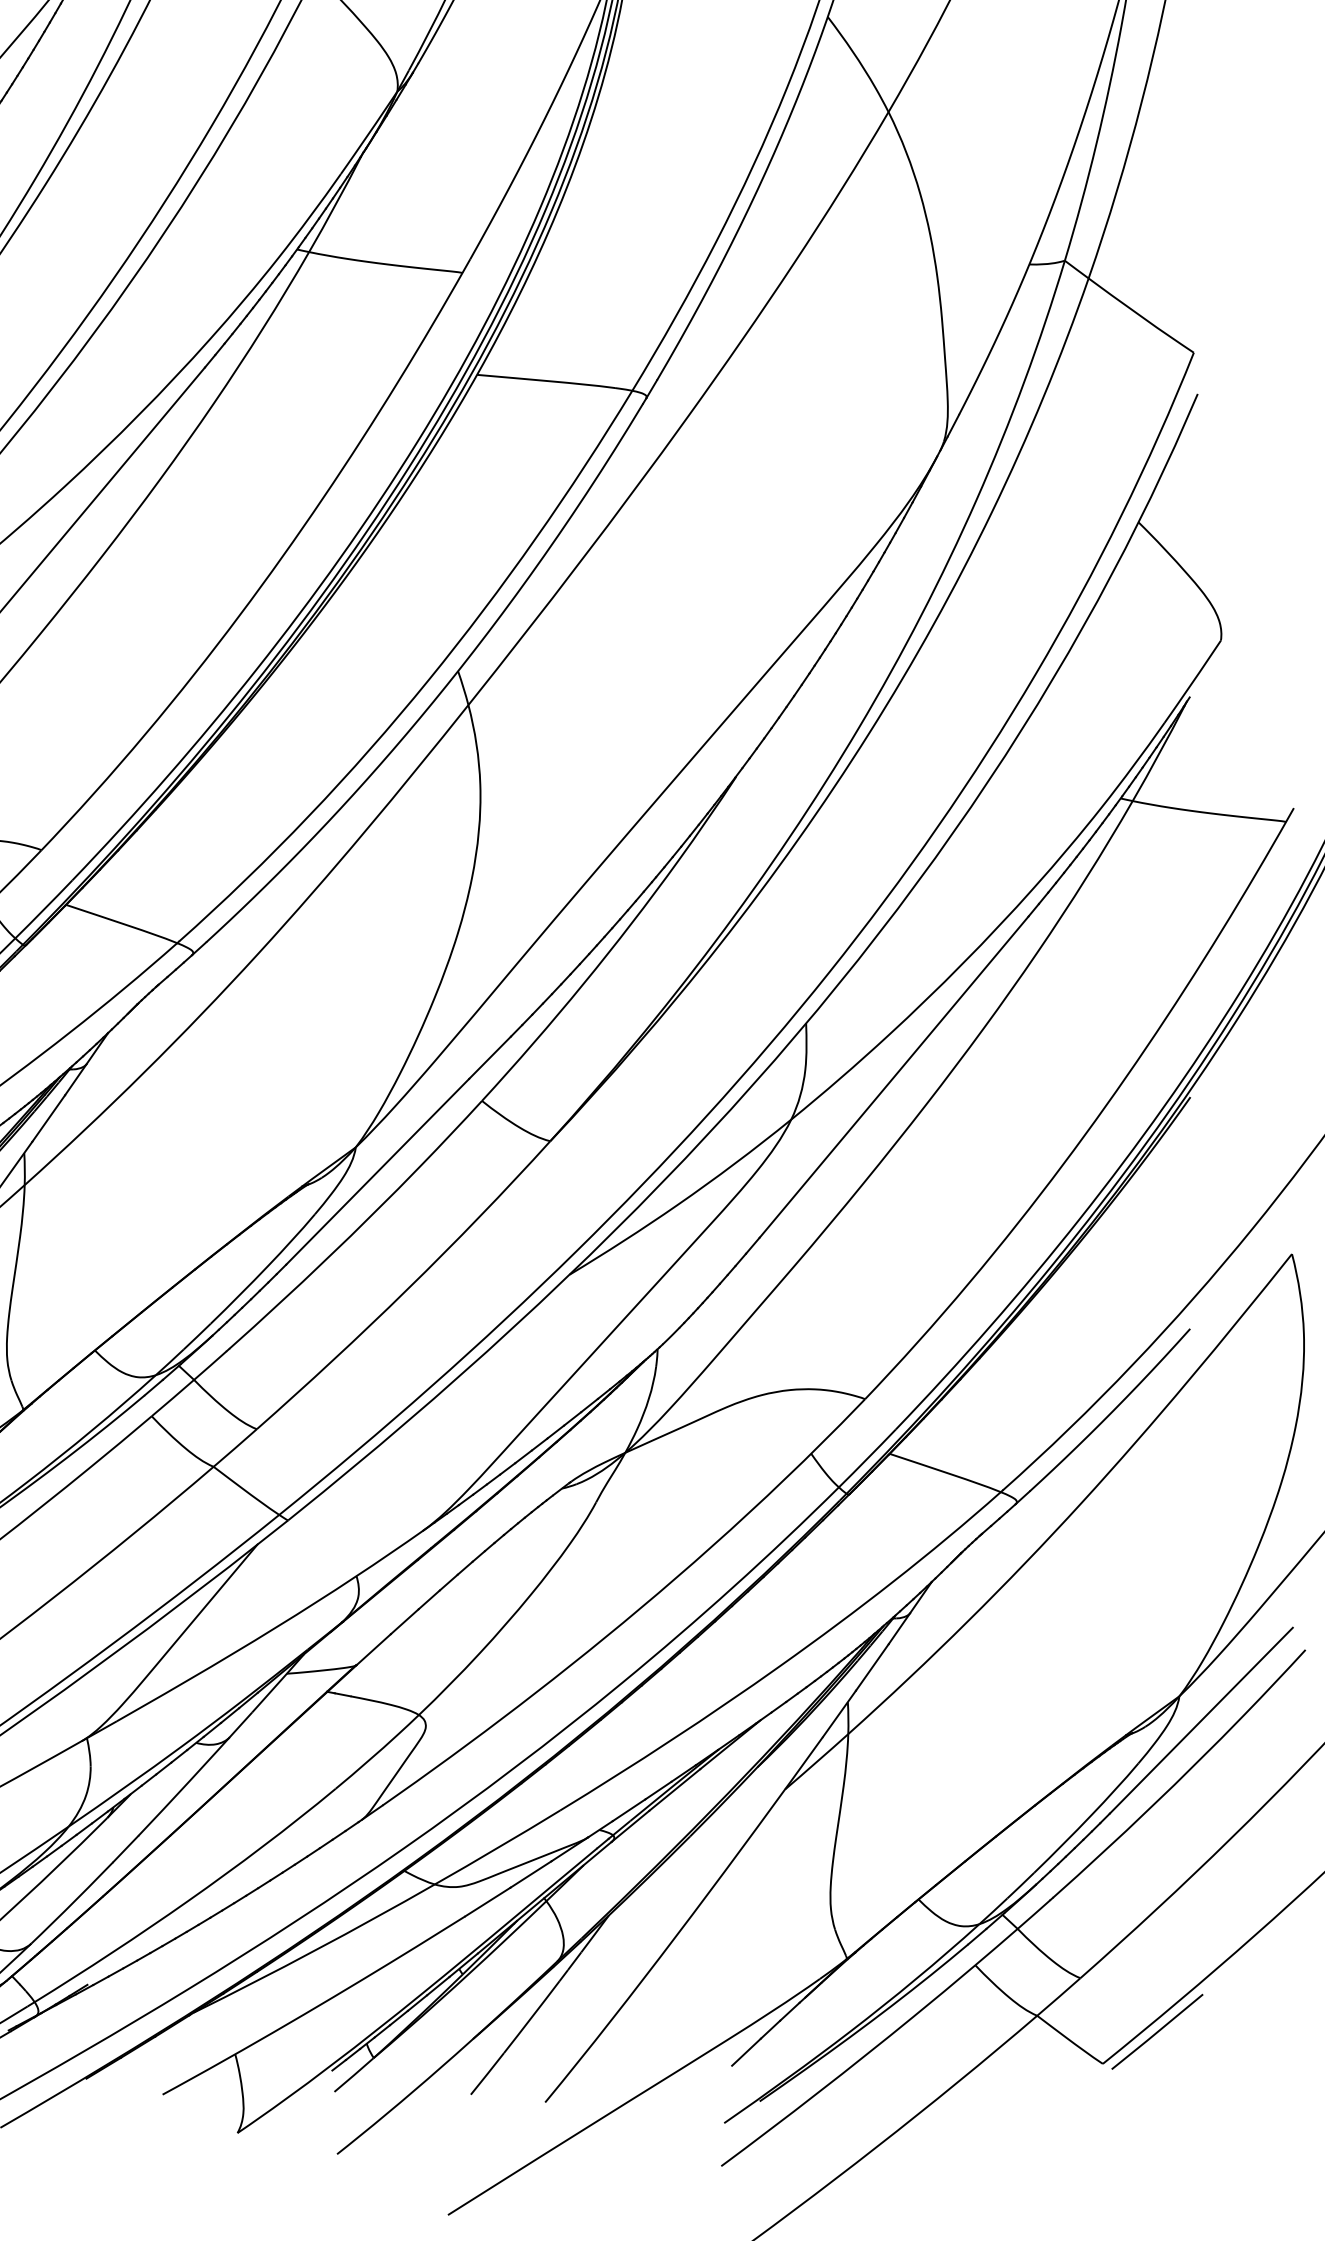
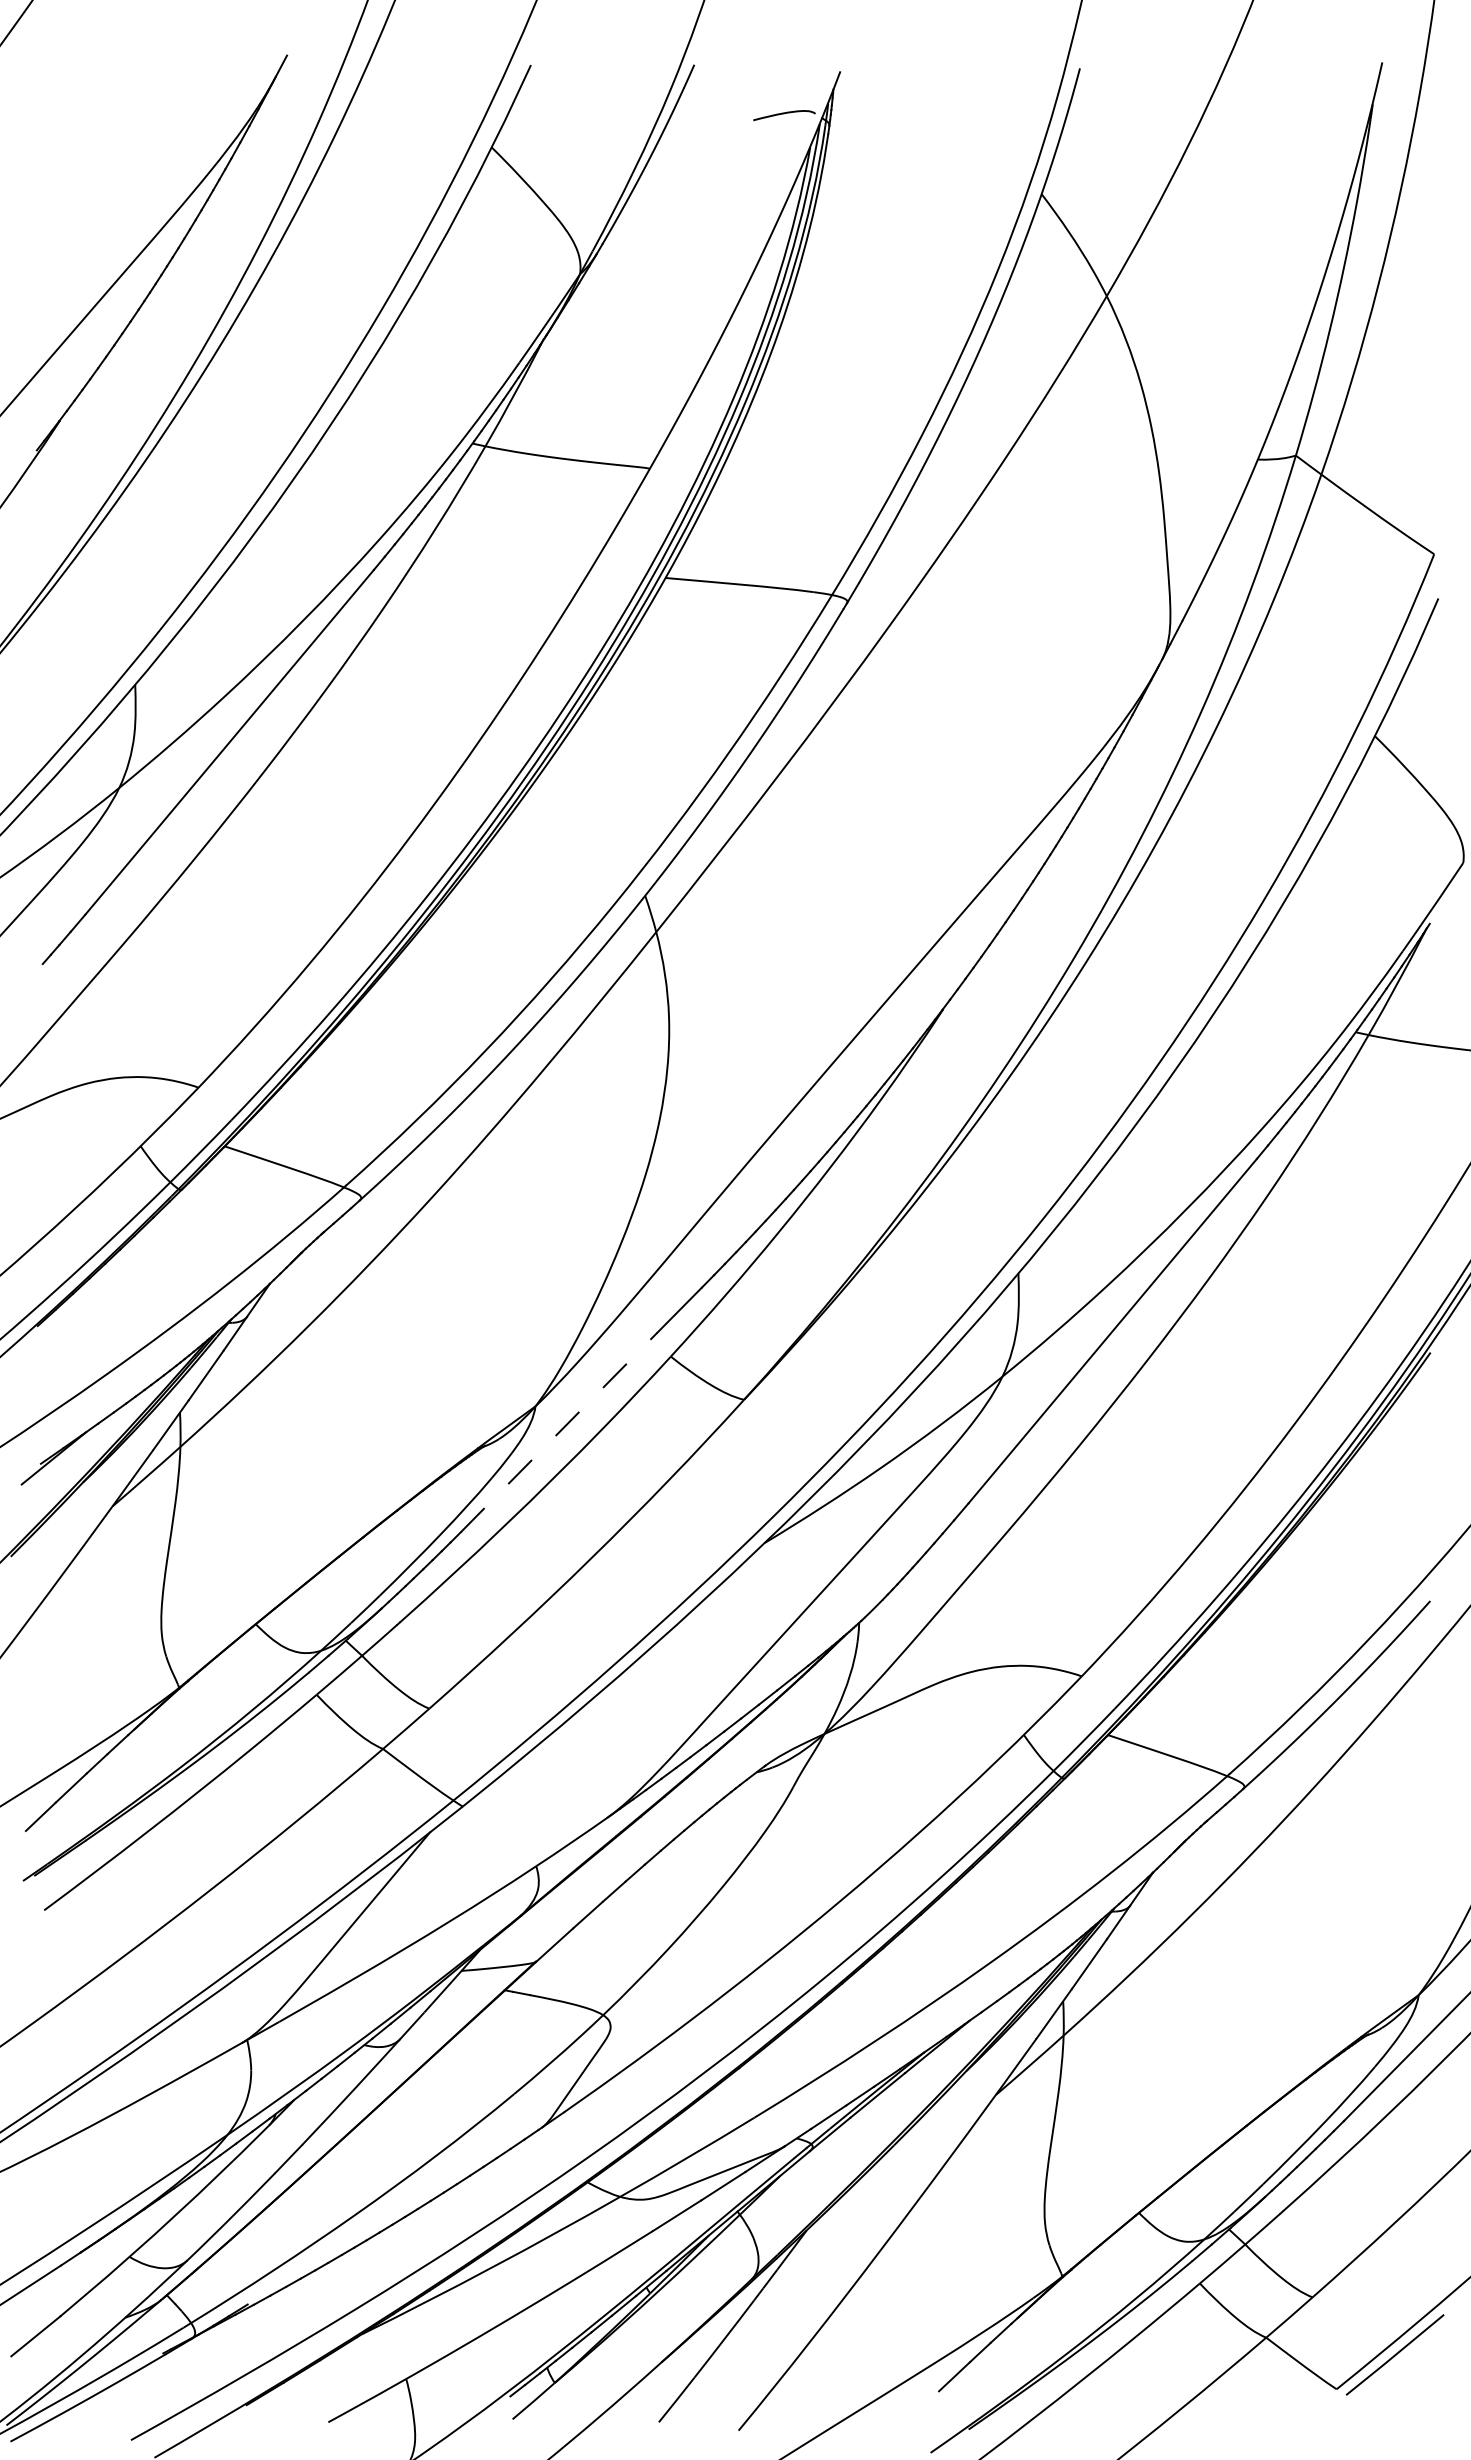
line: (378, 1171) -> (559, 1432), solid -> dashed

